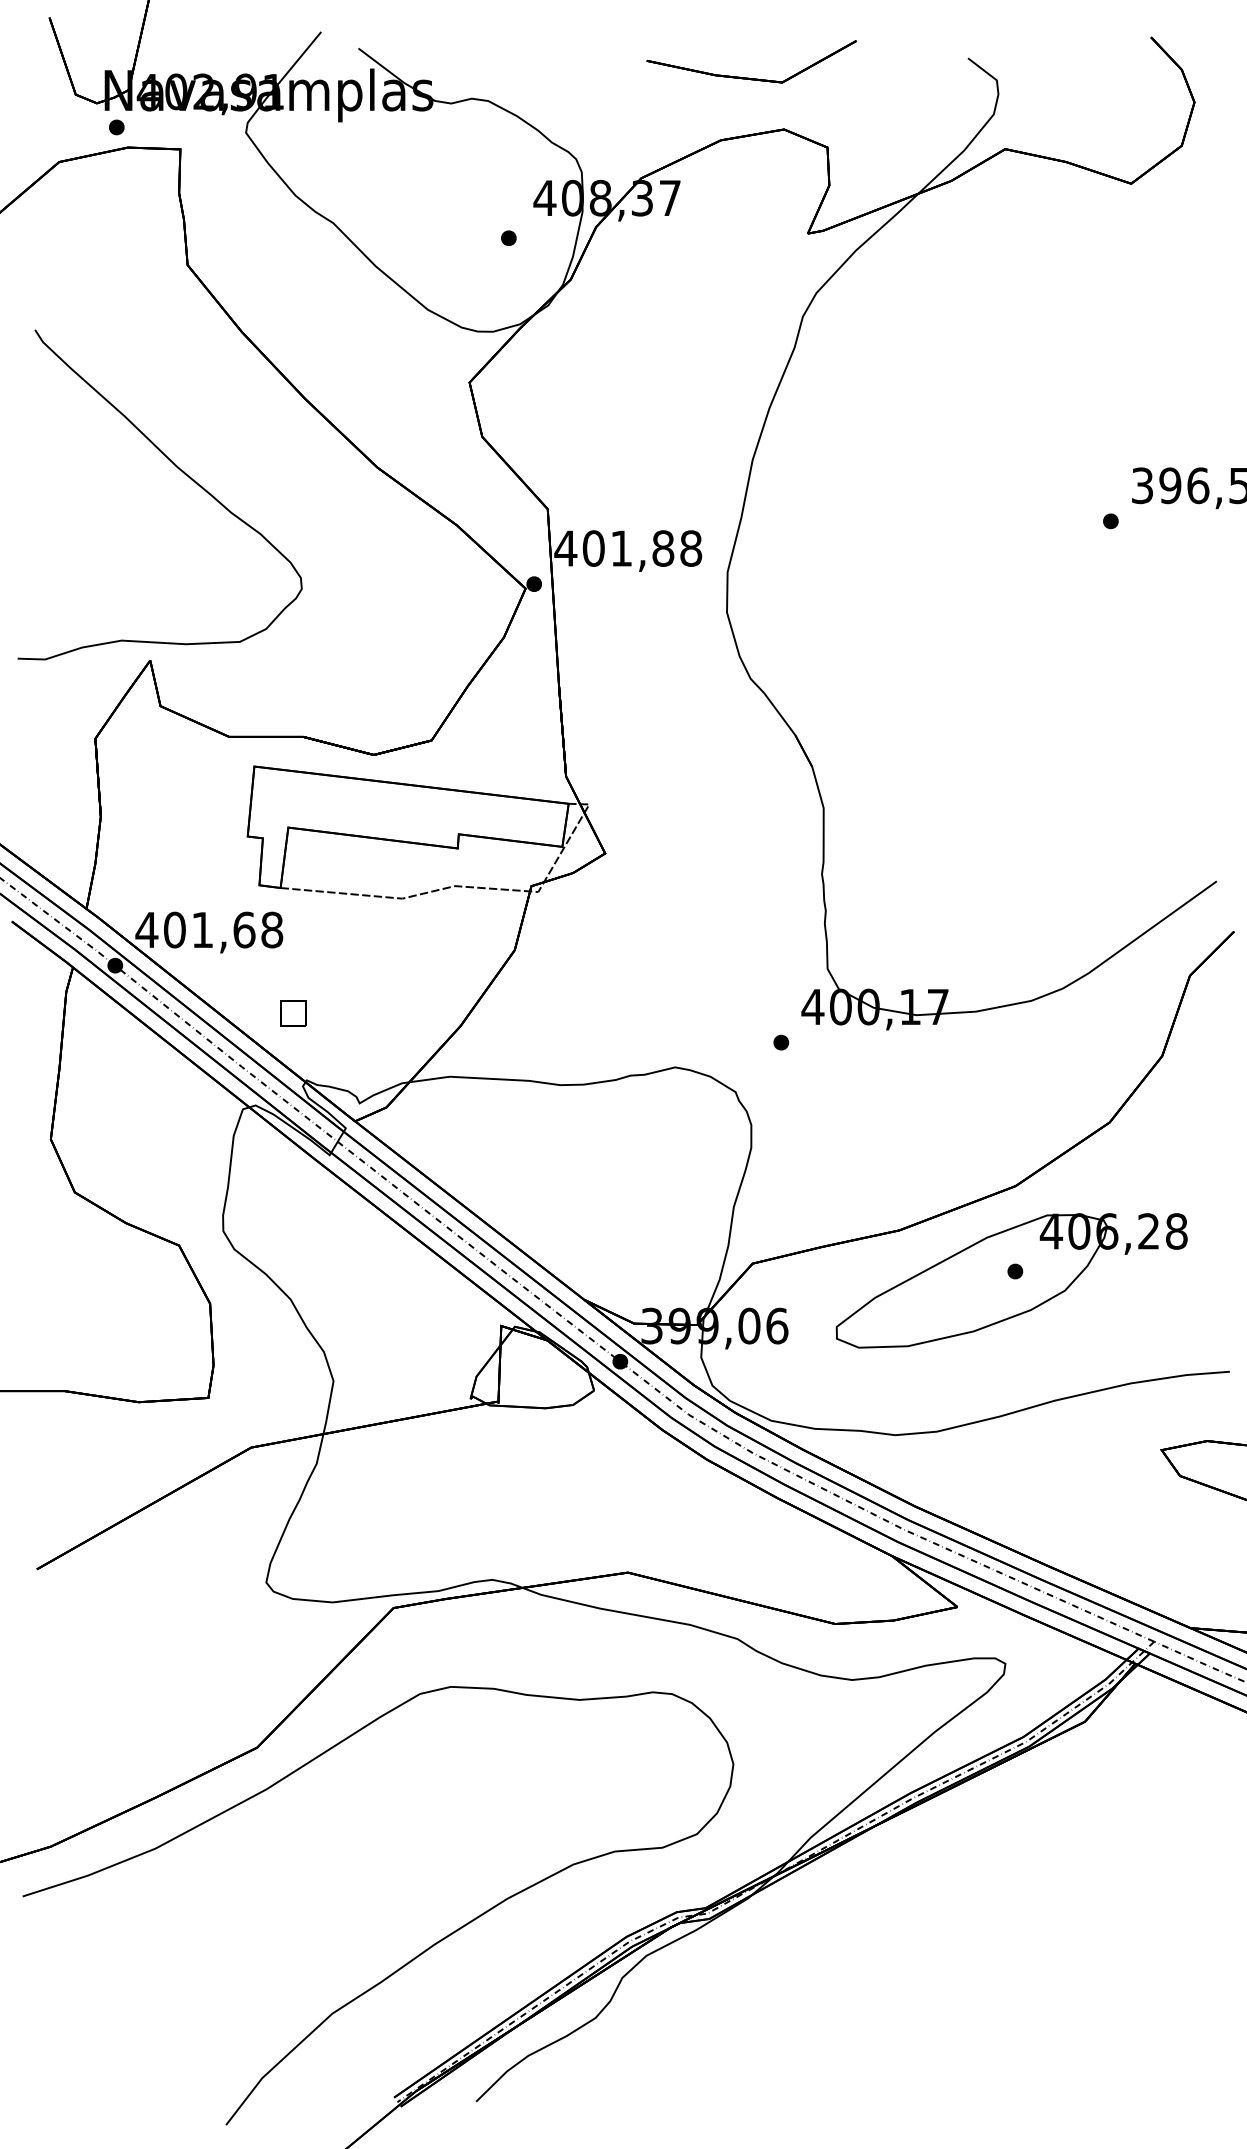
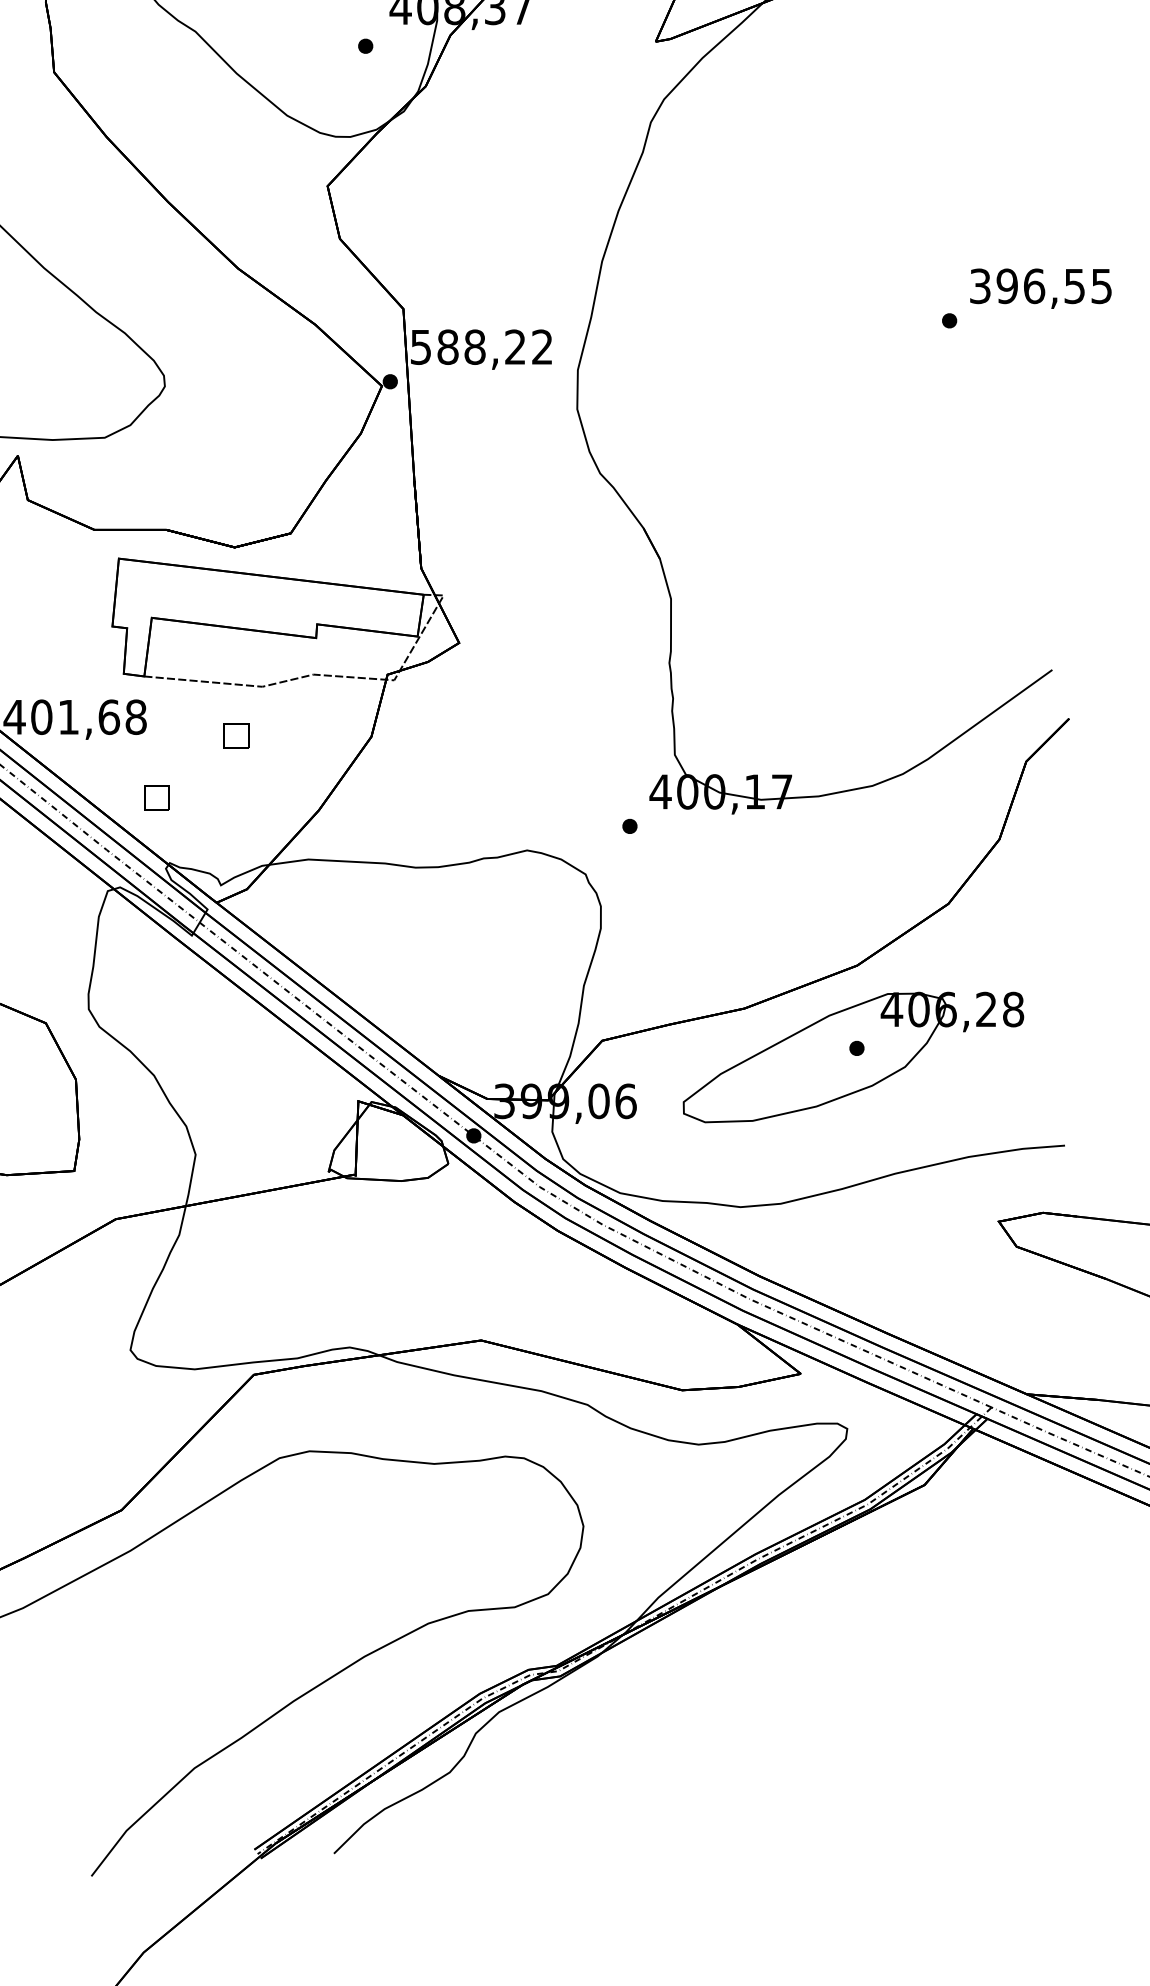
text: (628, 548) -> (481, 347), 401,88 -> 588,22
part: (375, 949) -> (236, 736), added

